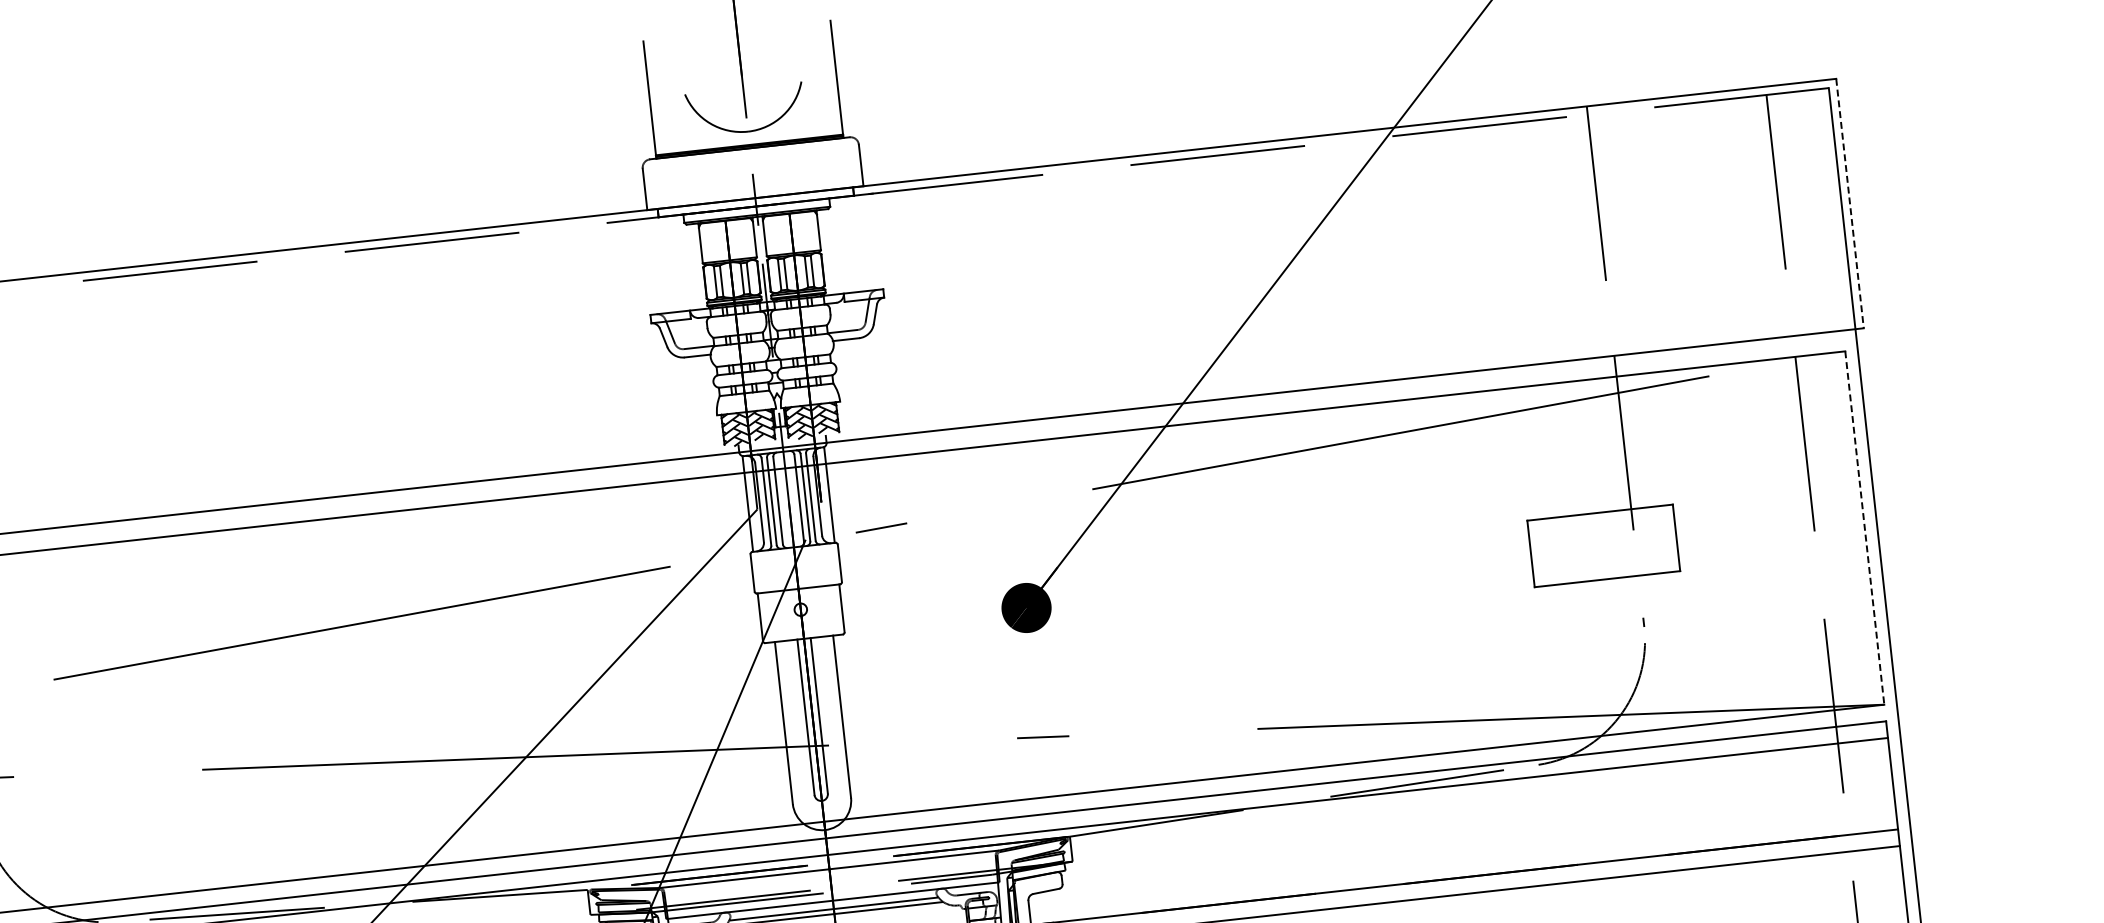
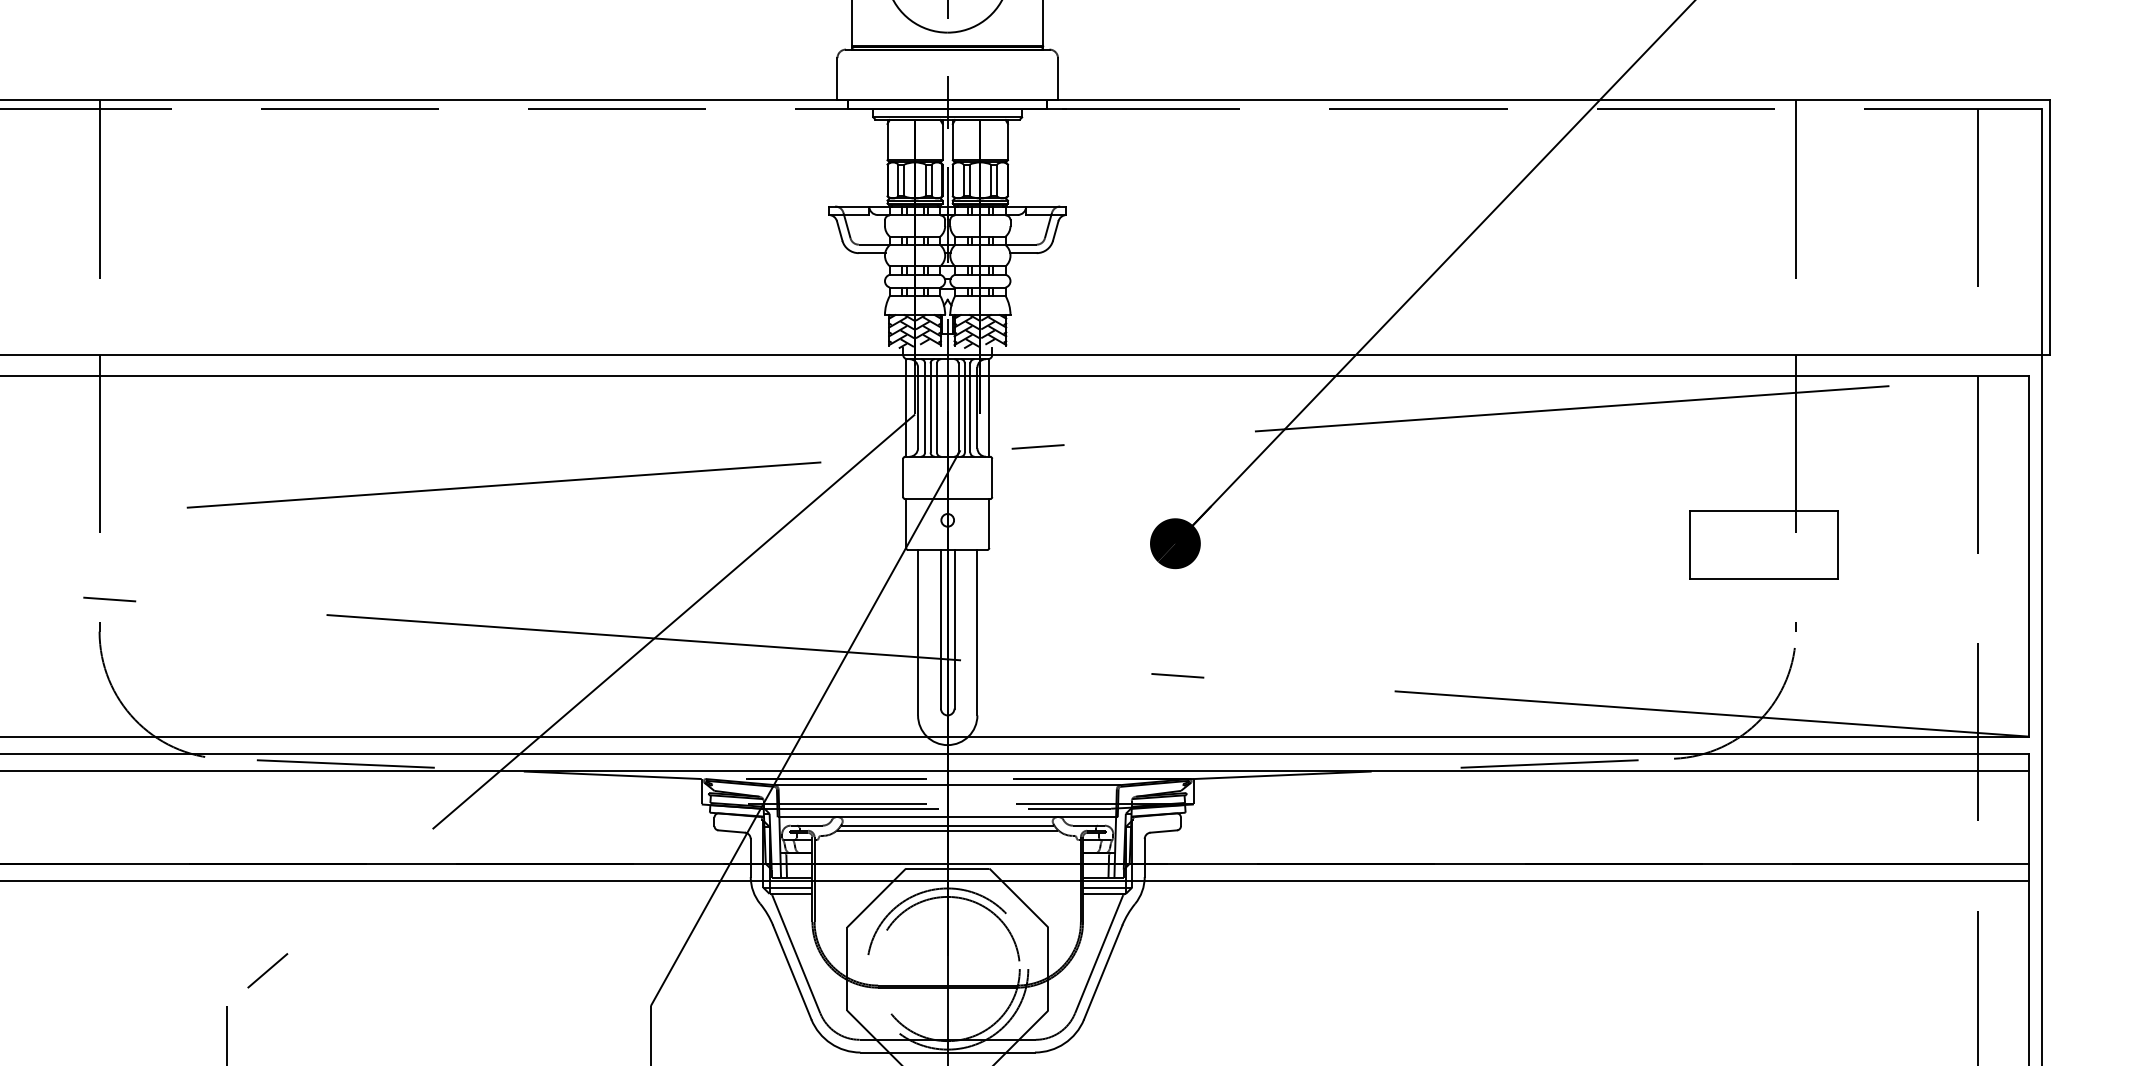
line: (1850, 204) -> (2050, 228), dashed -> solid
line: (1865, 528) -> (2029, 556), dashed -> solid

